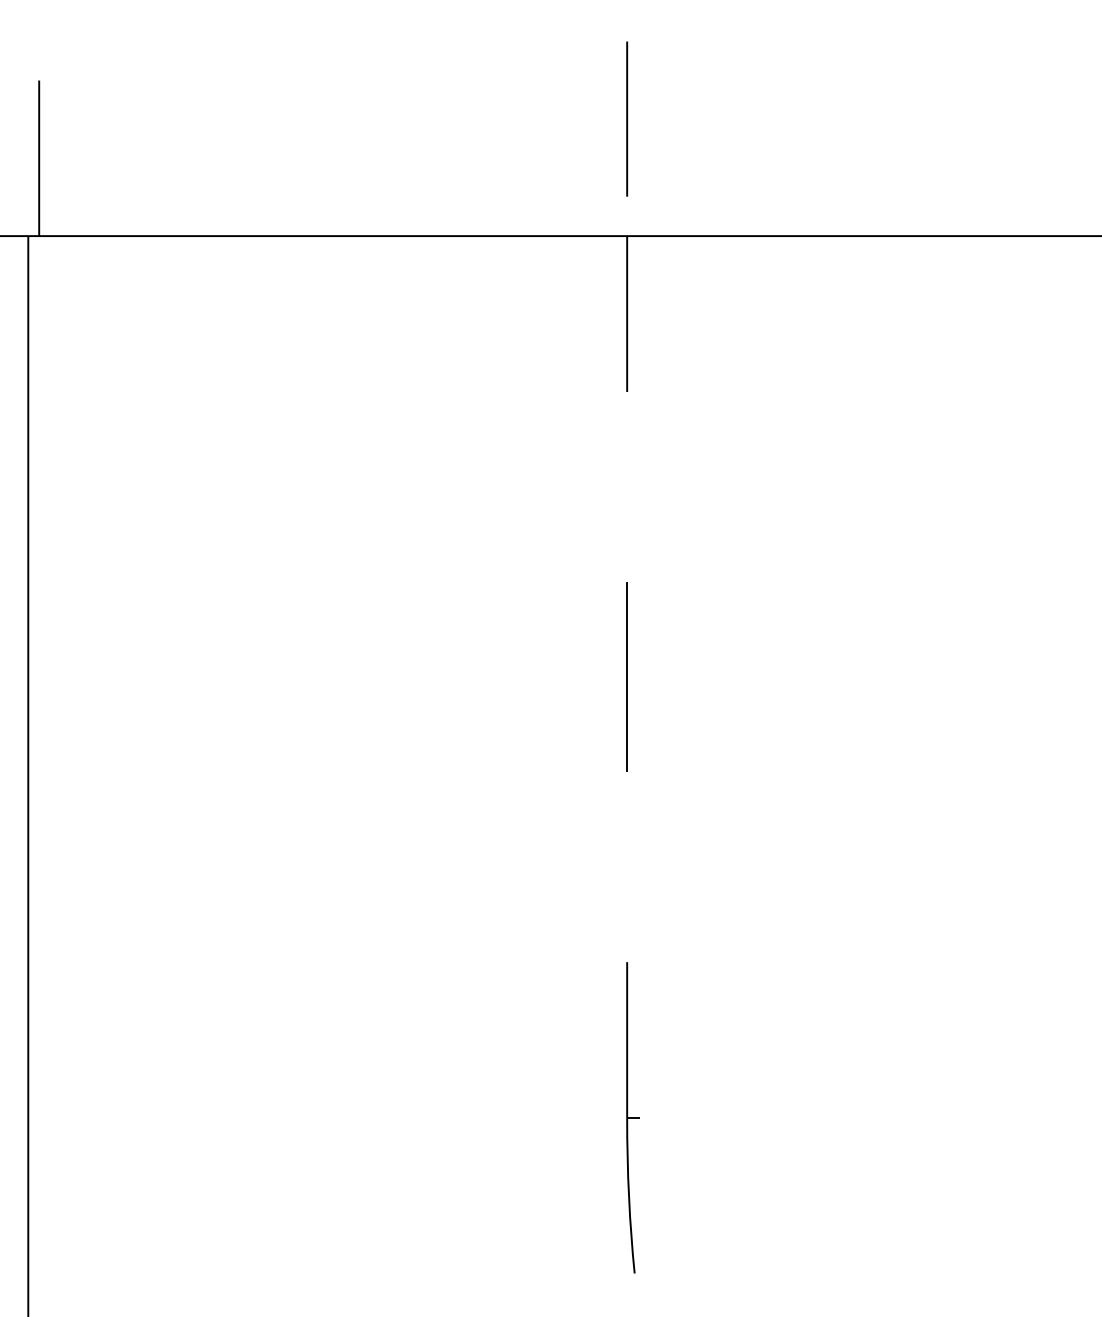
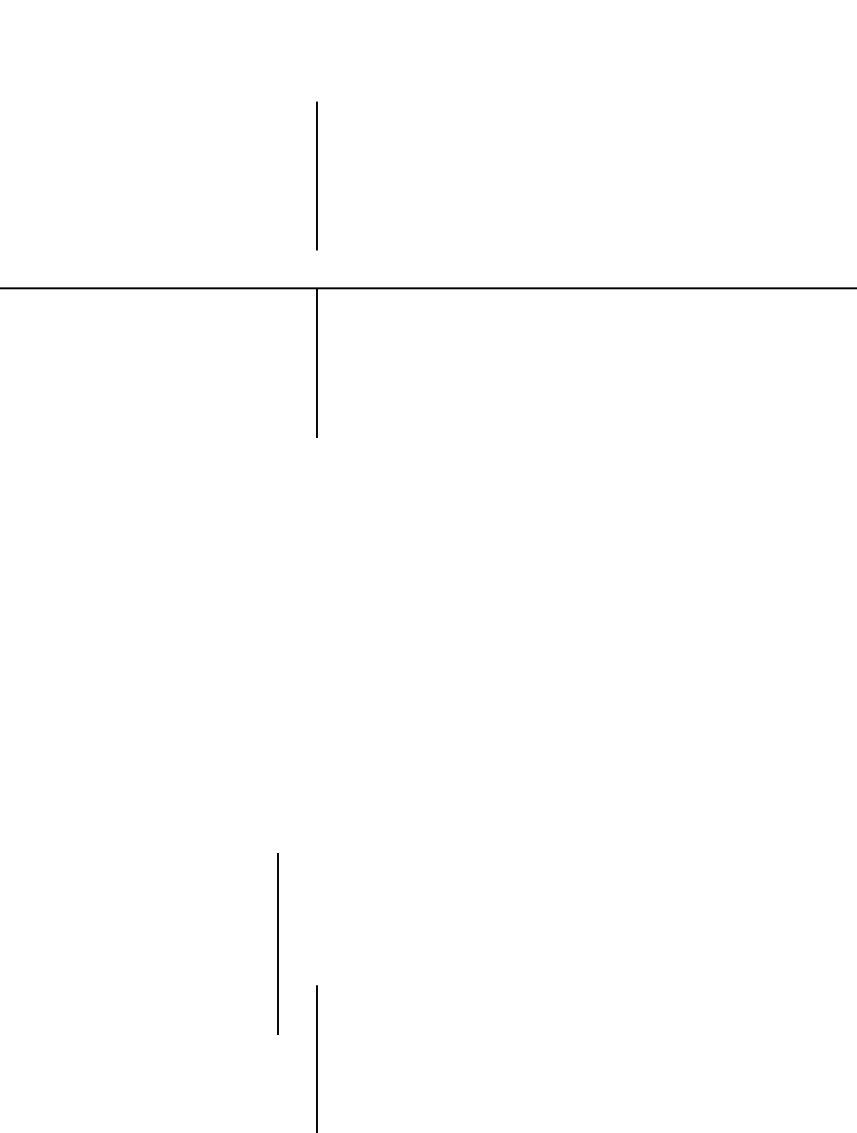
line: (626, 676) -> (276, 943), moved

